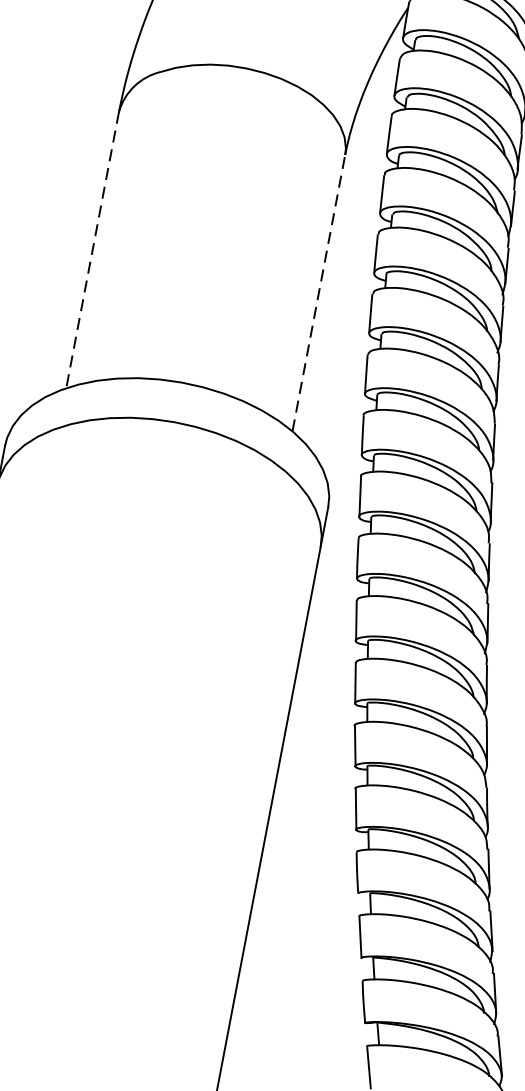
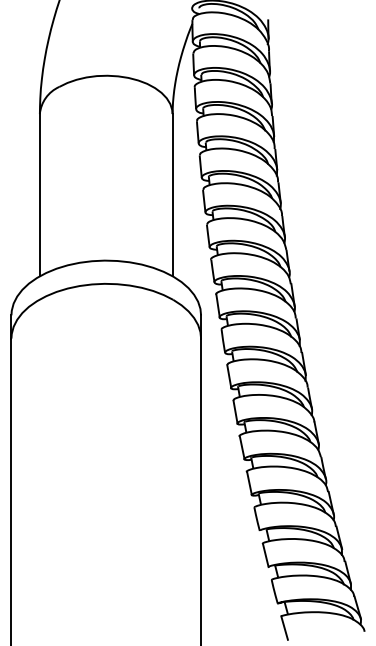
line: (91, 250) -> (39, 195), dashed -> solid
line: (318, 291) -> (172, 194), dashed -> solid

